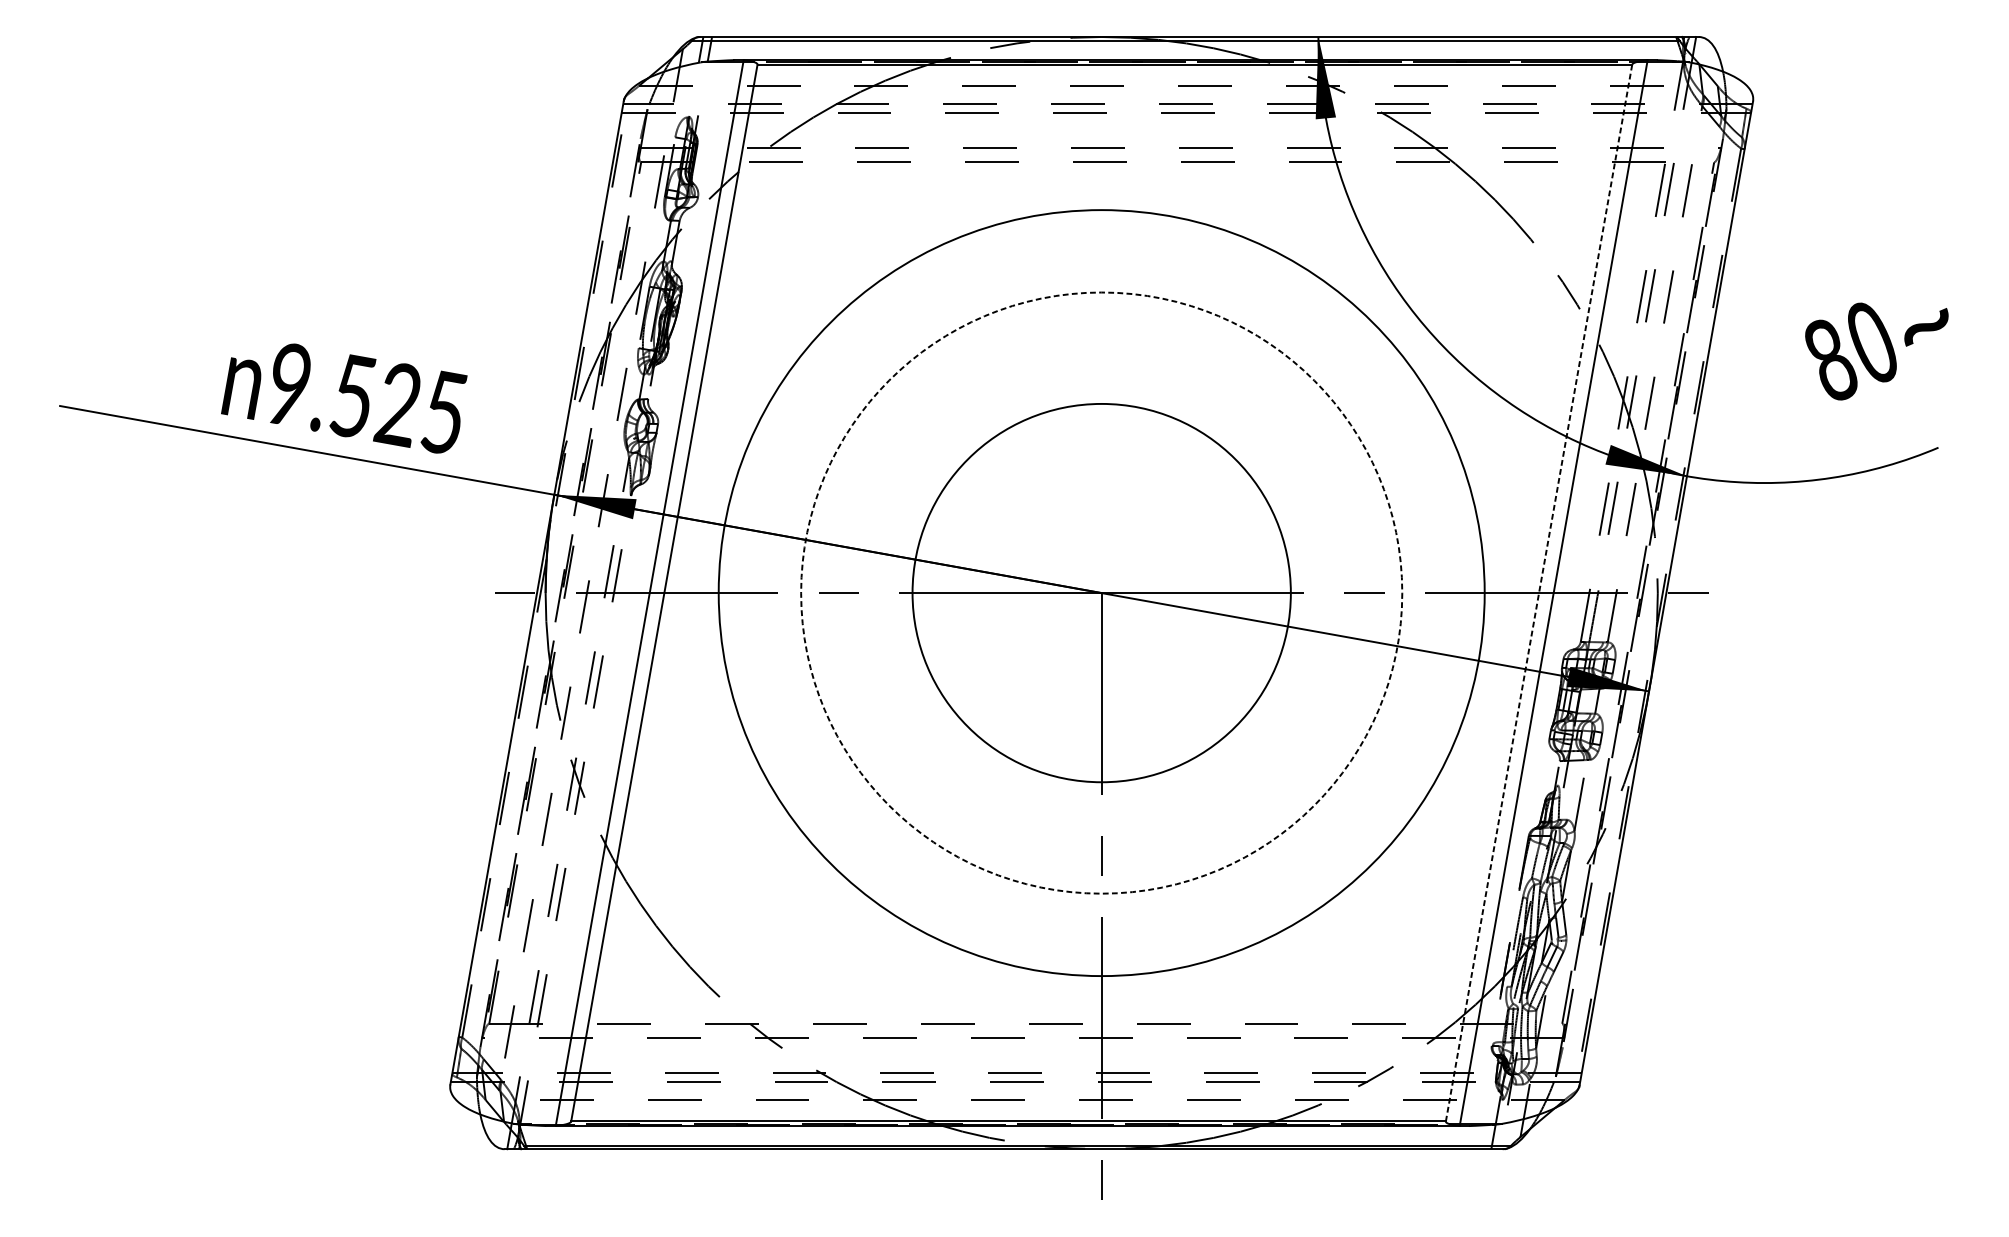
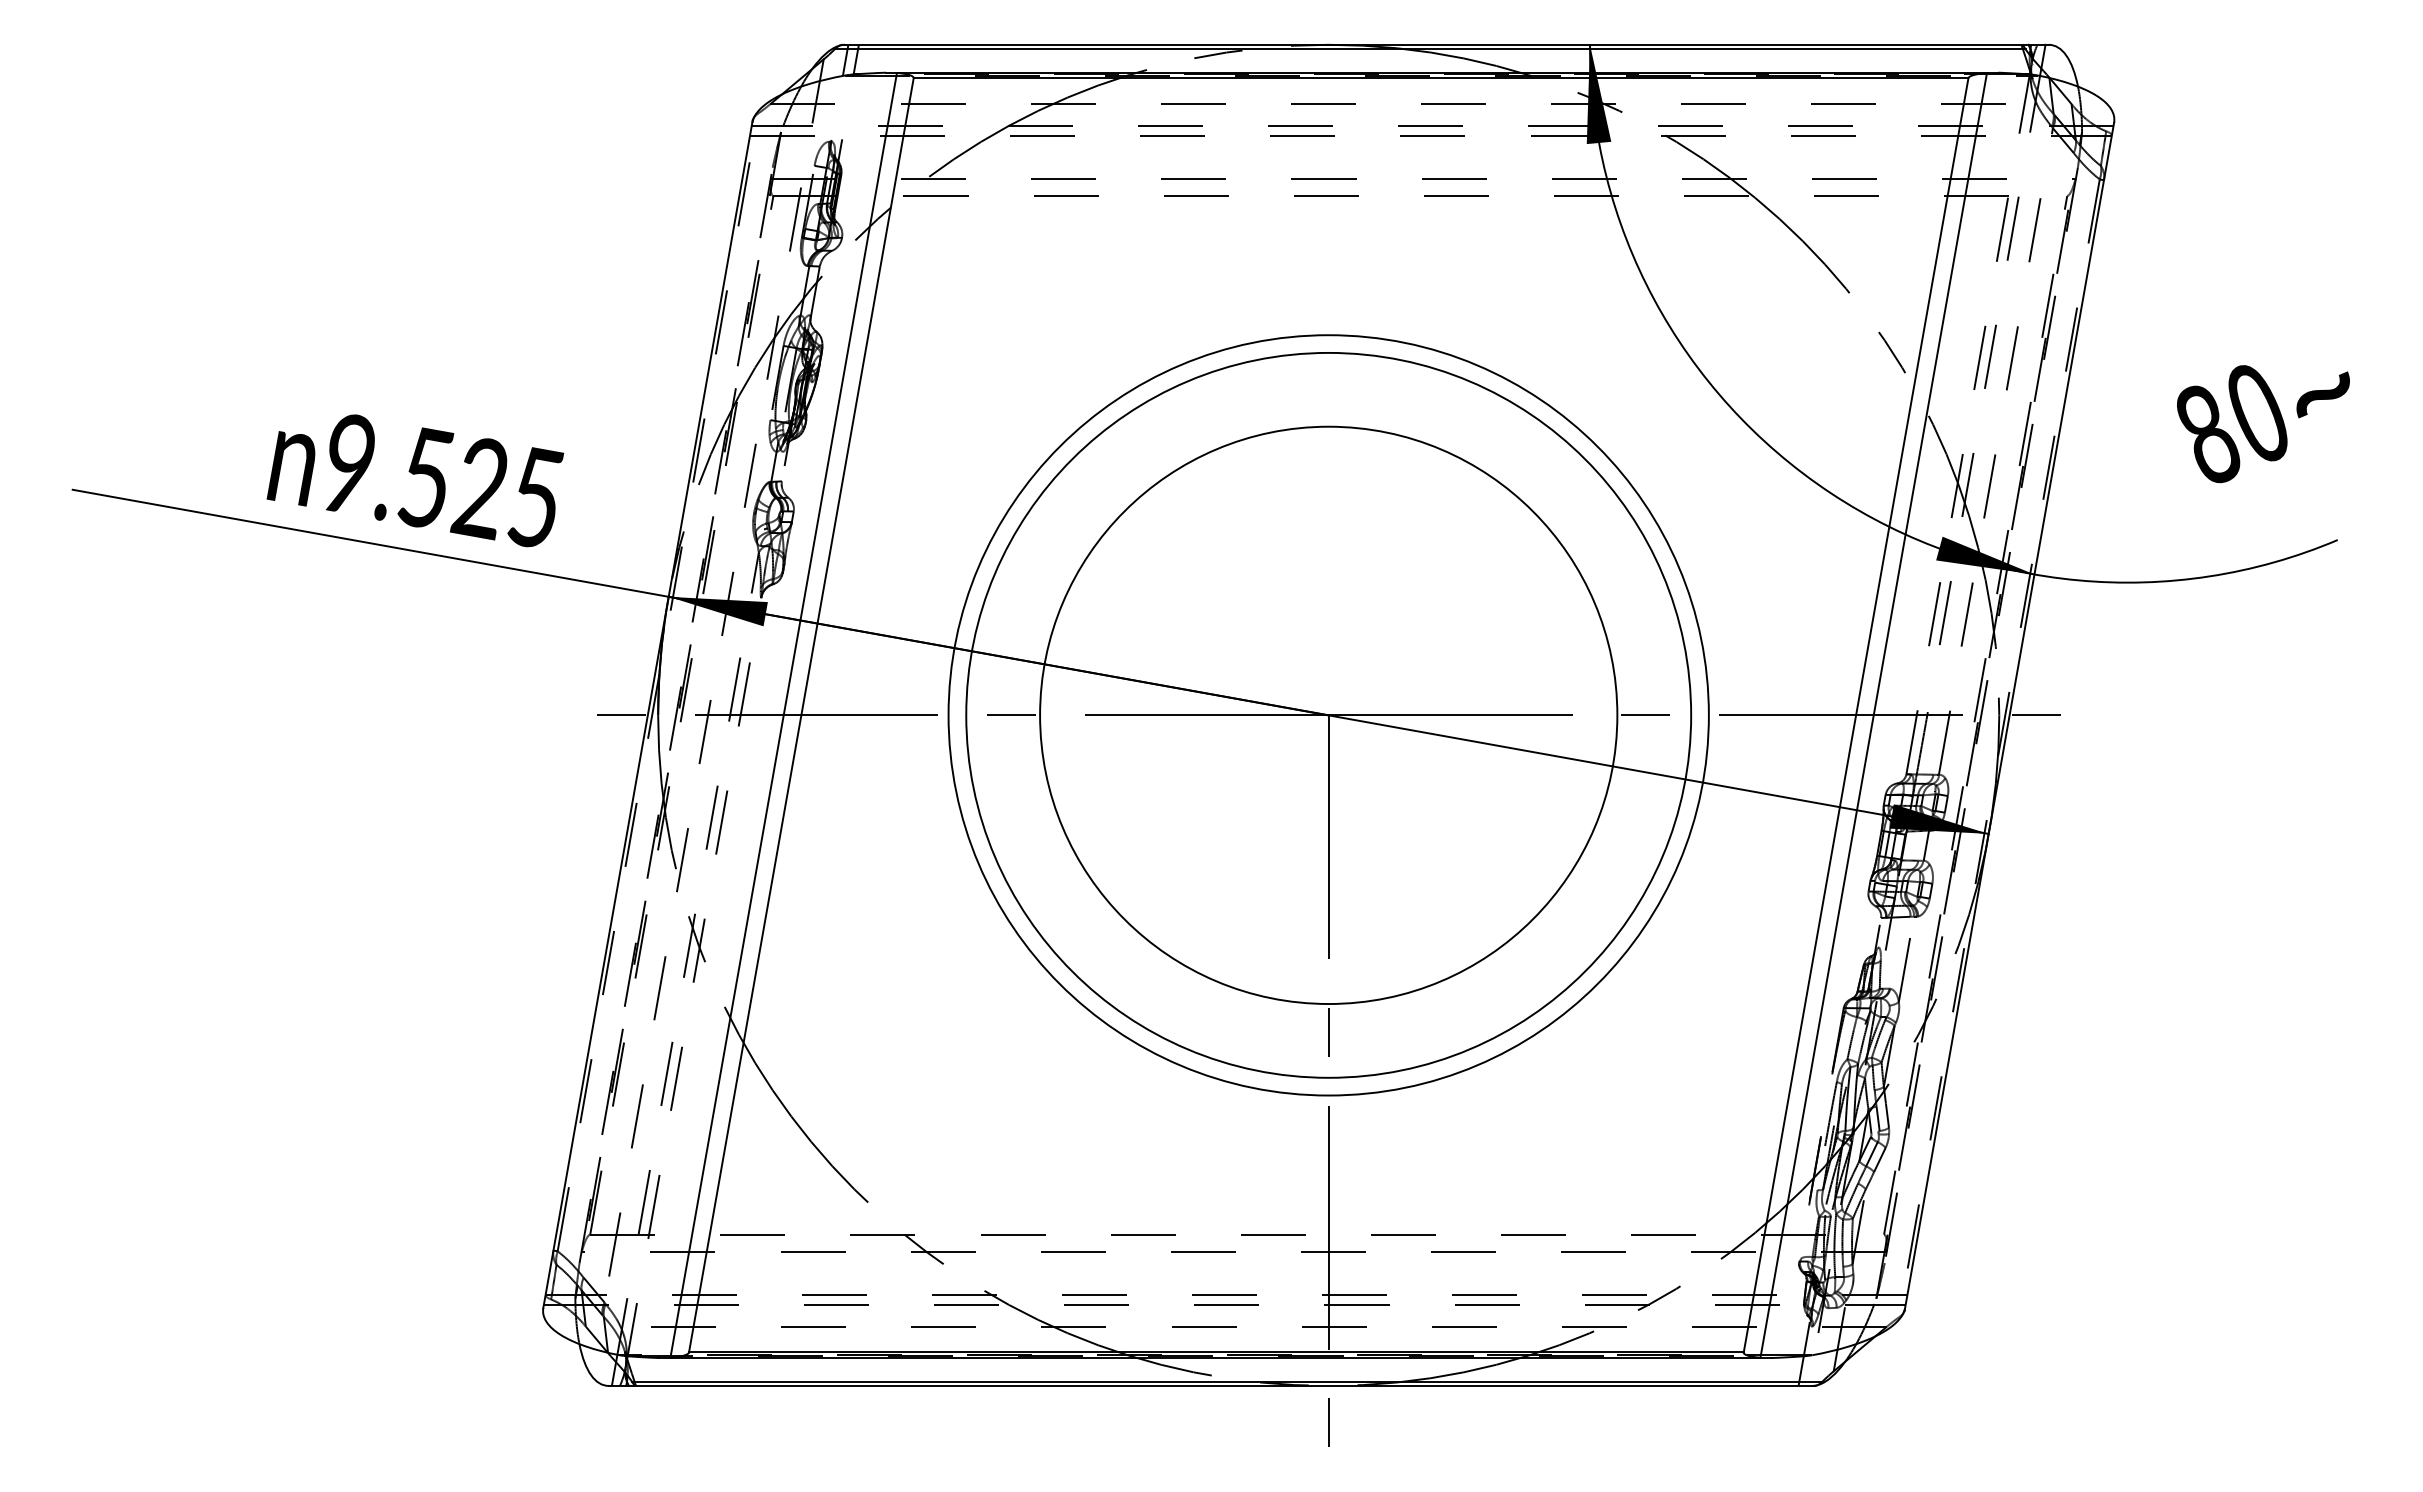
circle: (1101, 592) -> (1328, 714), dashed -> solid
circle: (1101, 593) -> (1328, 715), size x0.62
circle: (1101, 593) -> (1328, 715), size x1.67
line: (1539, 593) -> (1856, 715), dashed -> solid

